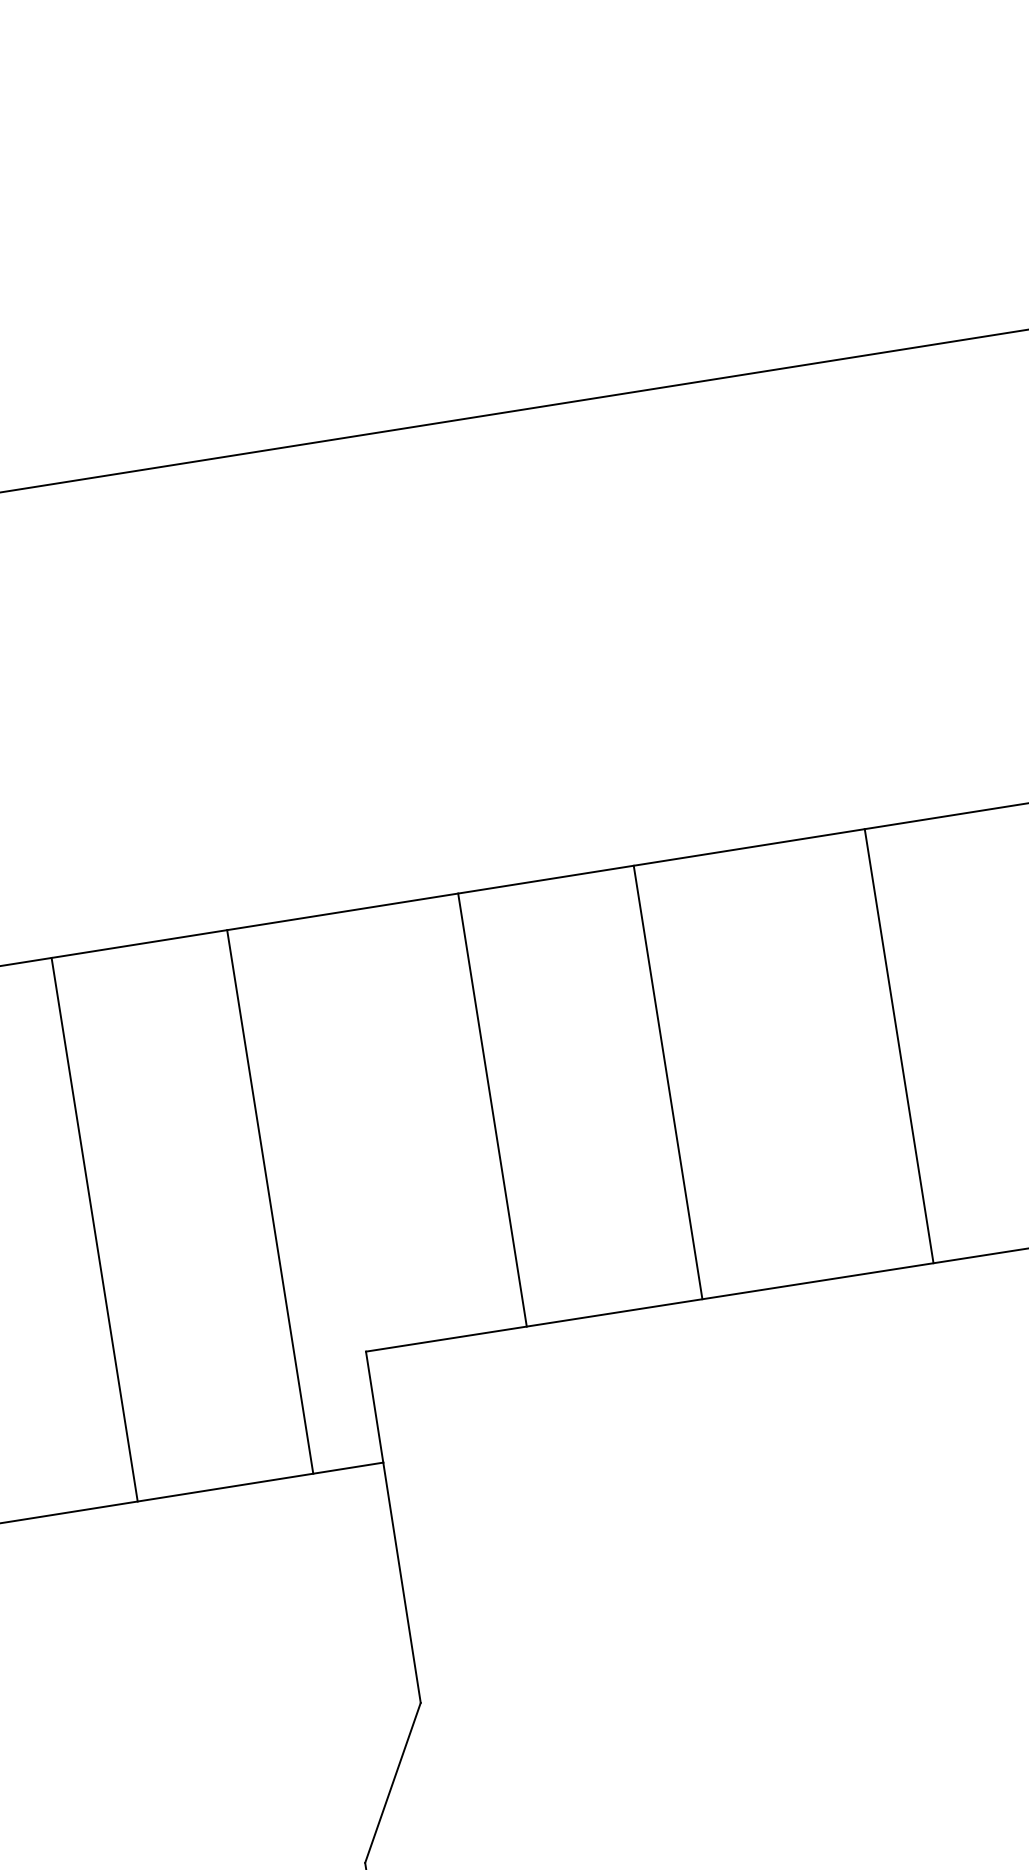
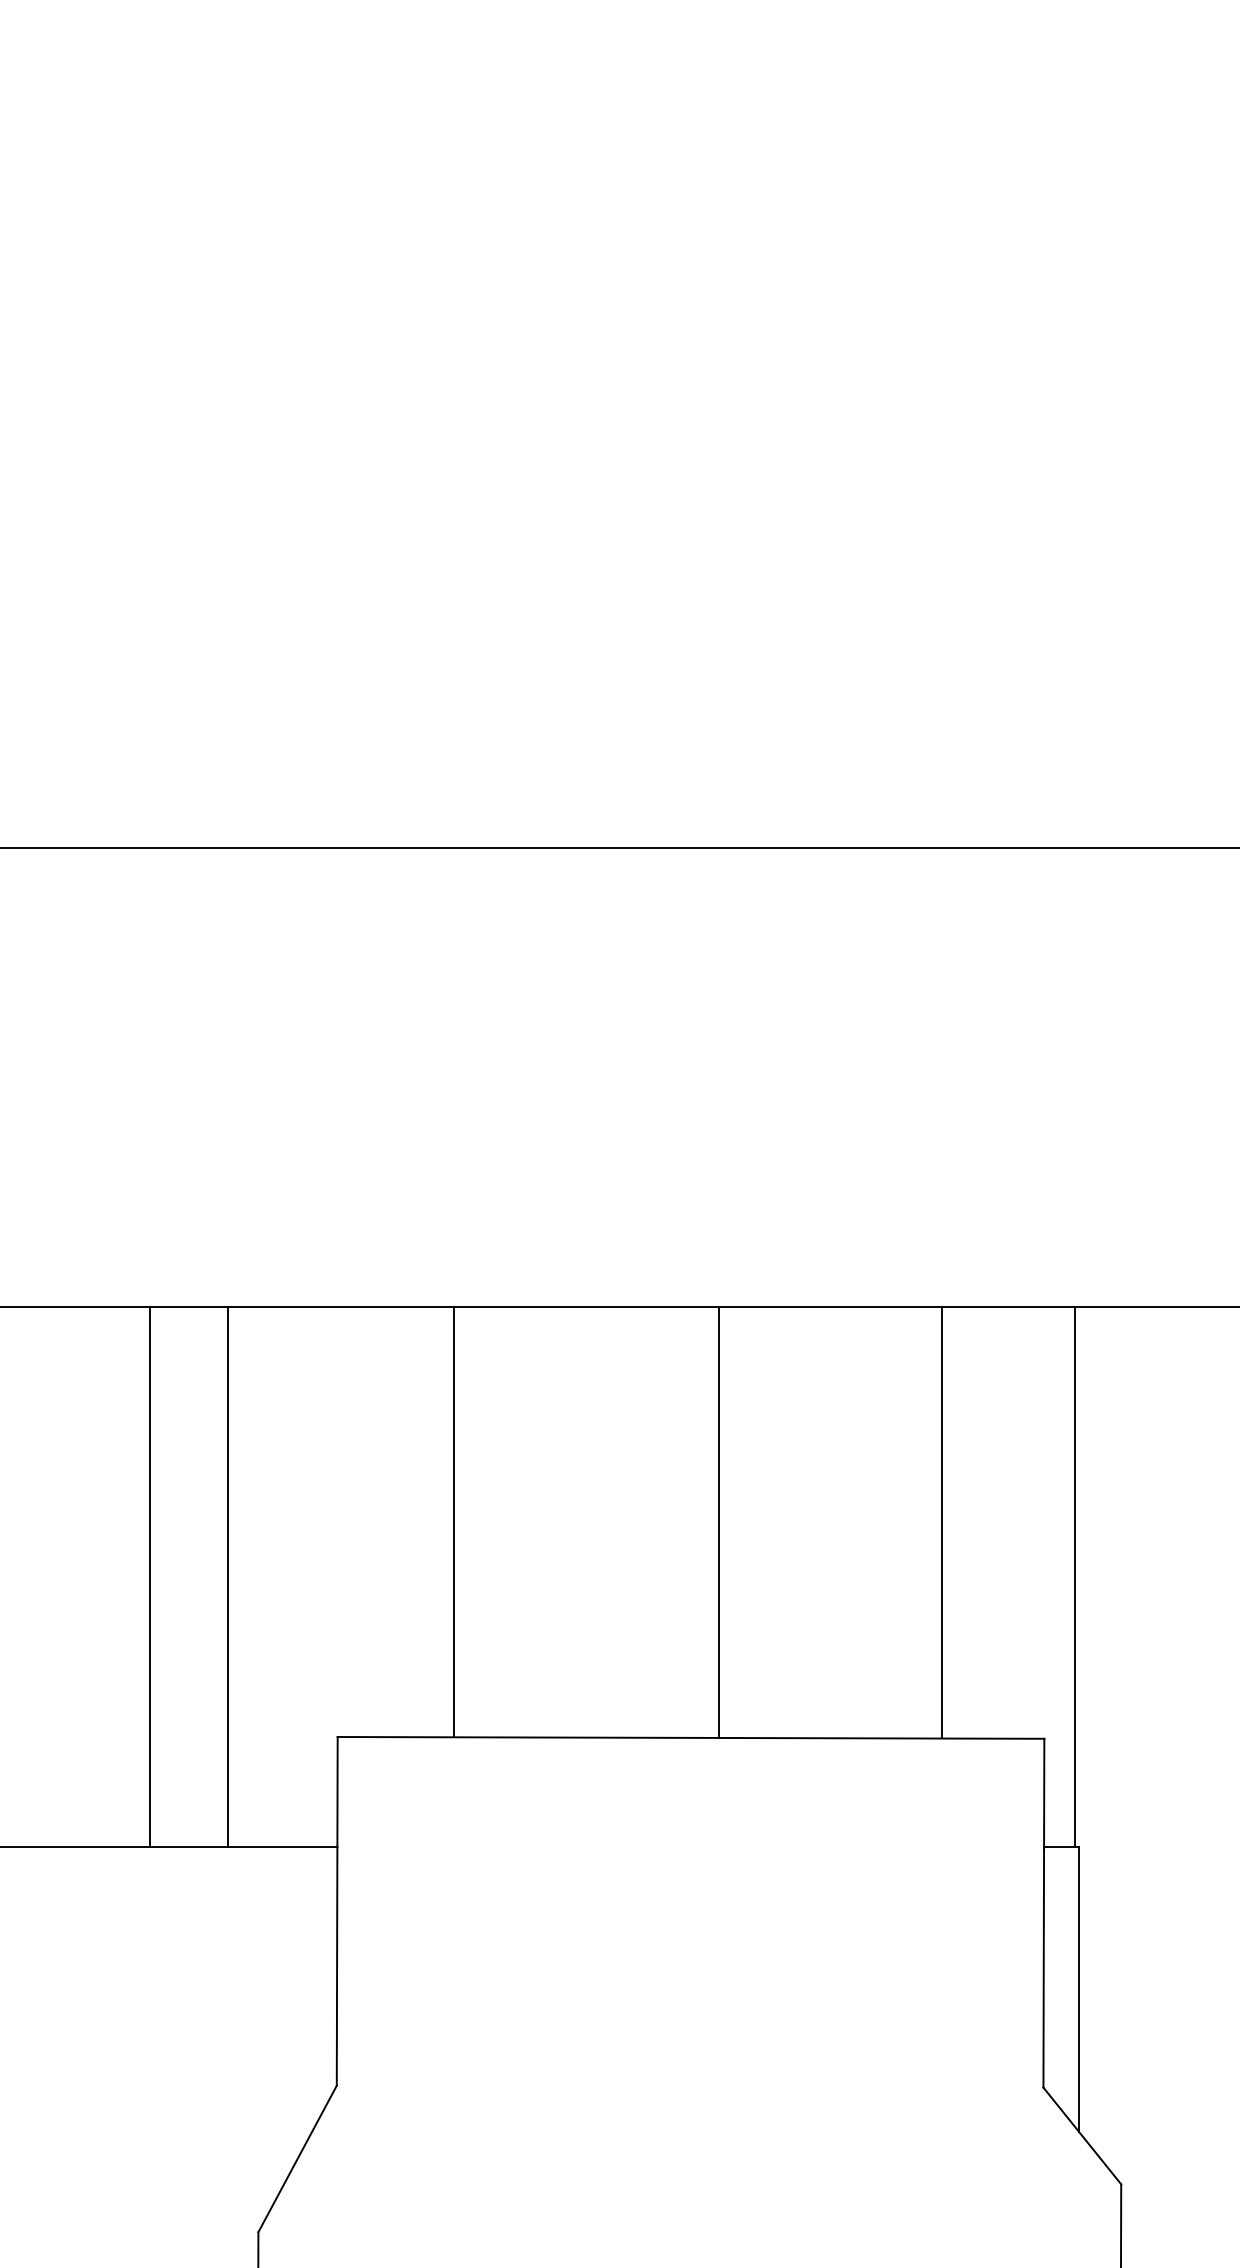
line: (899, 1045) -> (942, 1522), moved
line: (667, 1082) -> (718, 1522), moved
line: (492, 1110) -> (454, 1522), moved
line: (269, 1202) -> (227, 1577), moved
line: (94, 1229) -> (150, 1577), moved

